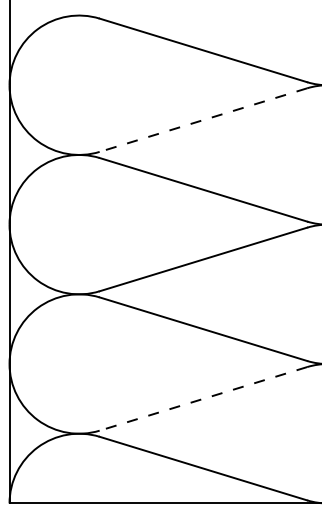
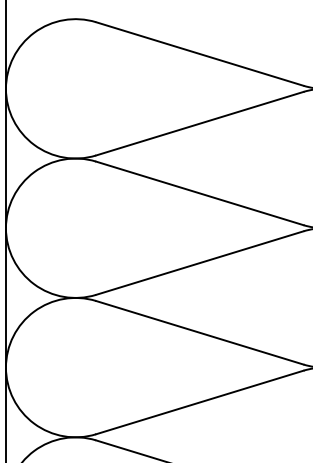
line: (203, 120) -> (199, 124), dashed -> solid
line: (203, 398) -> (199, 402), dashed -> solid

